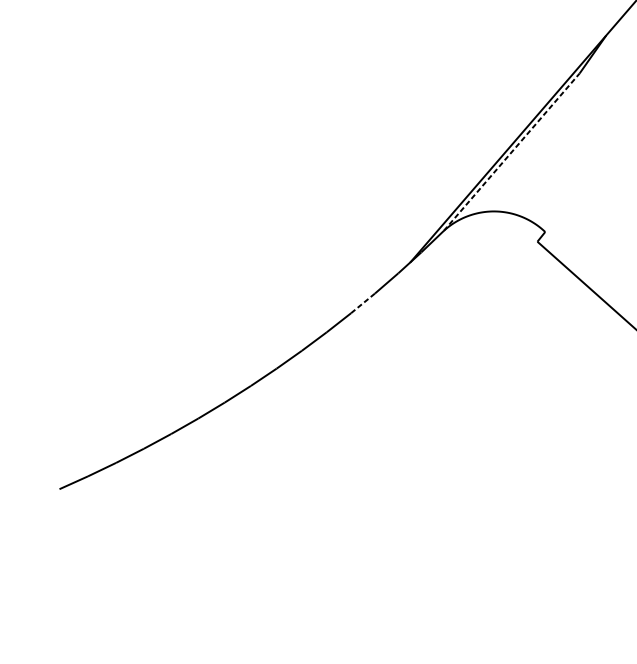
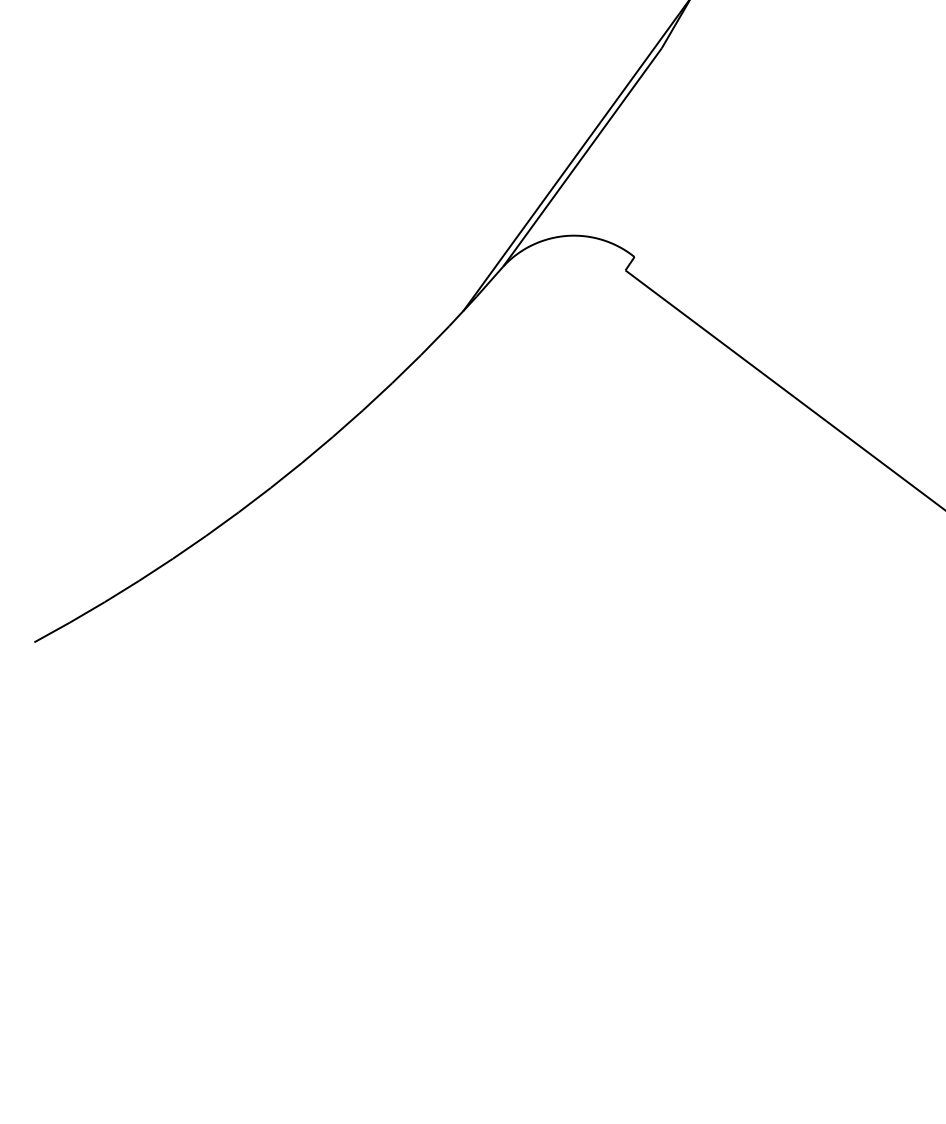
line: (511, 152) -> (582, 157), dashed -> solid
line: (363, 302) -> (407, 368), dashed -> solid

